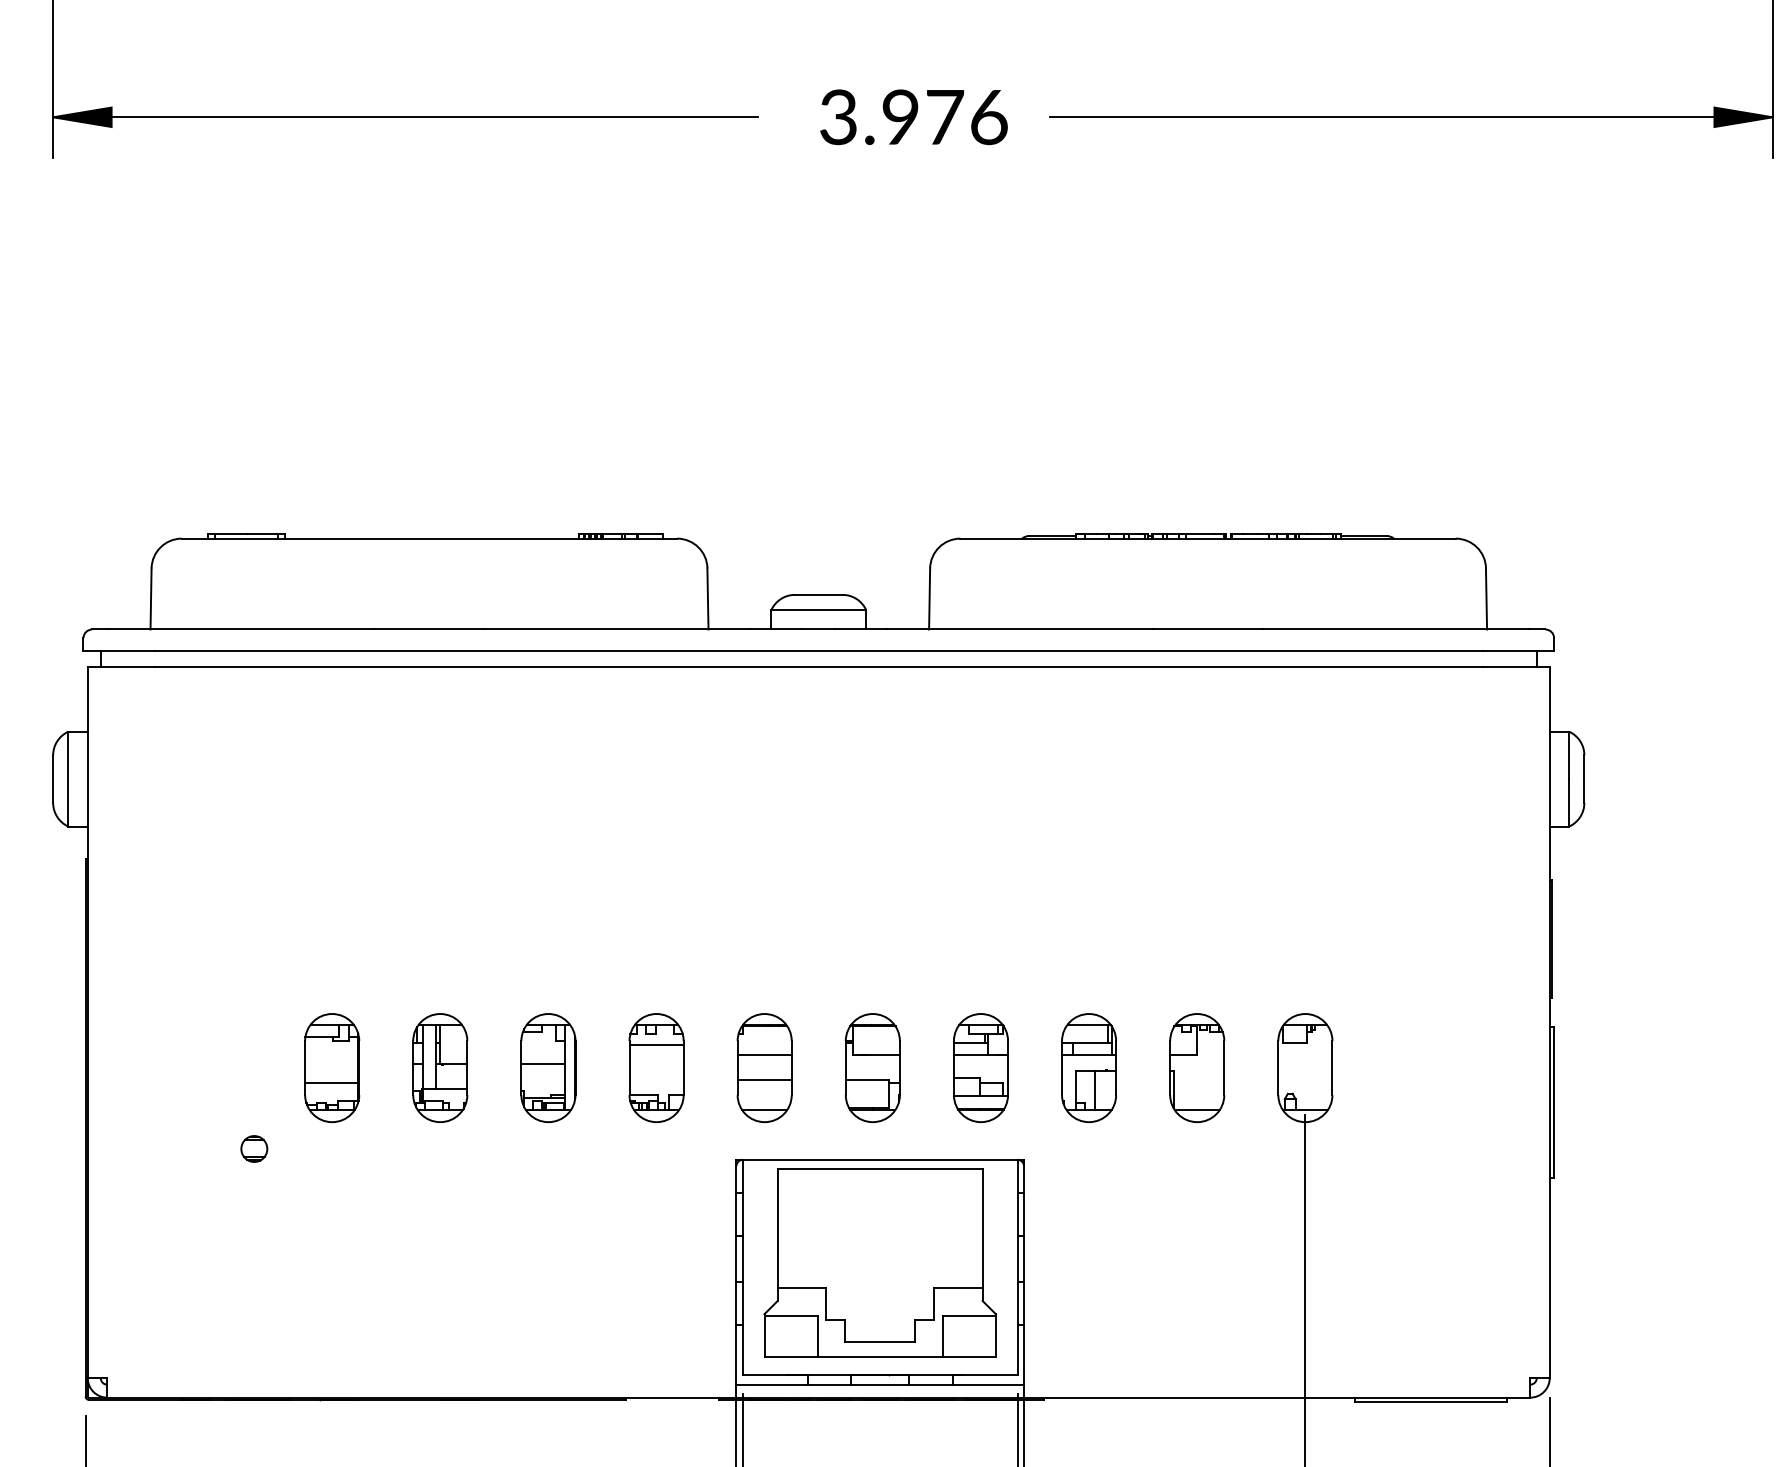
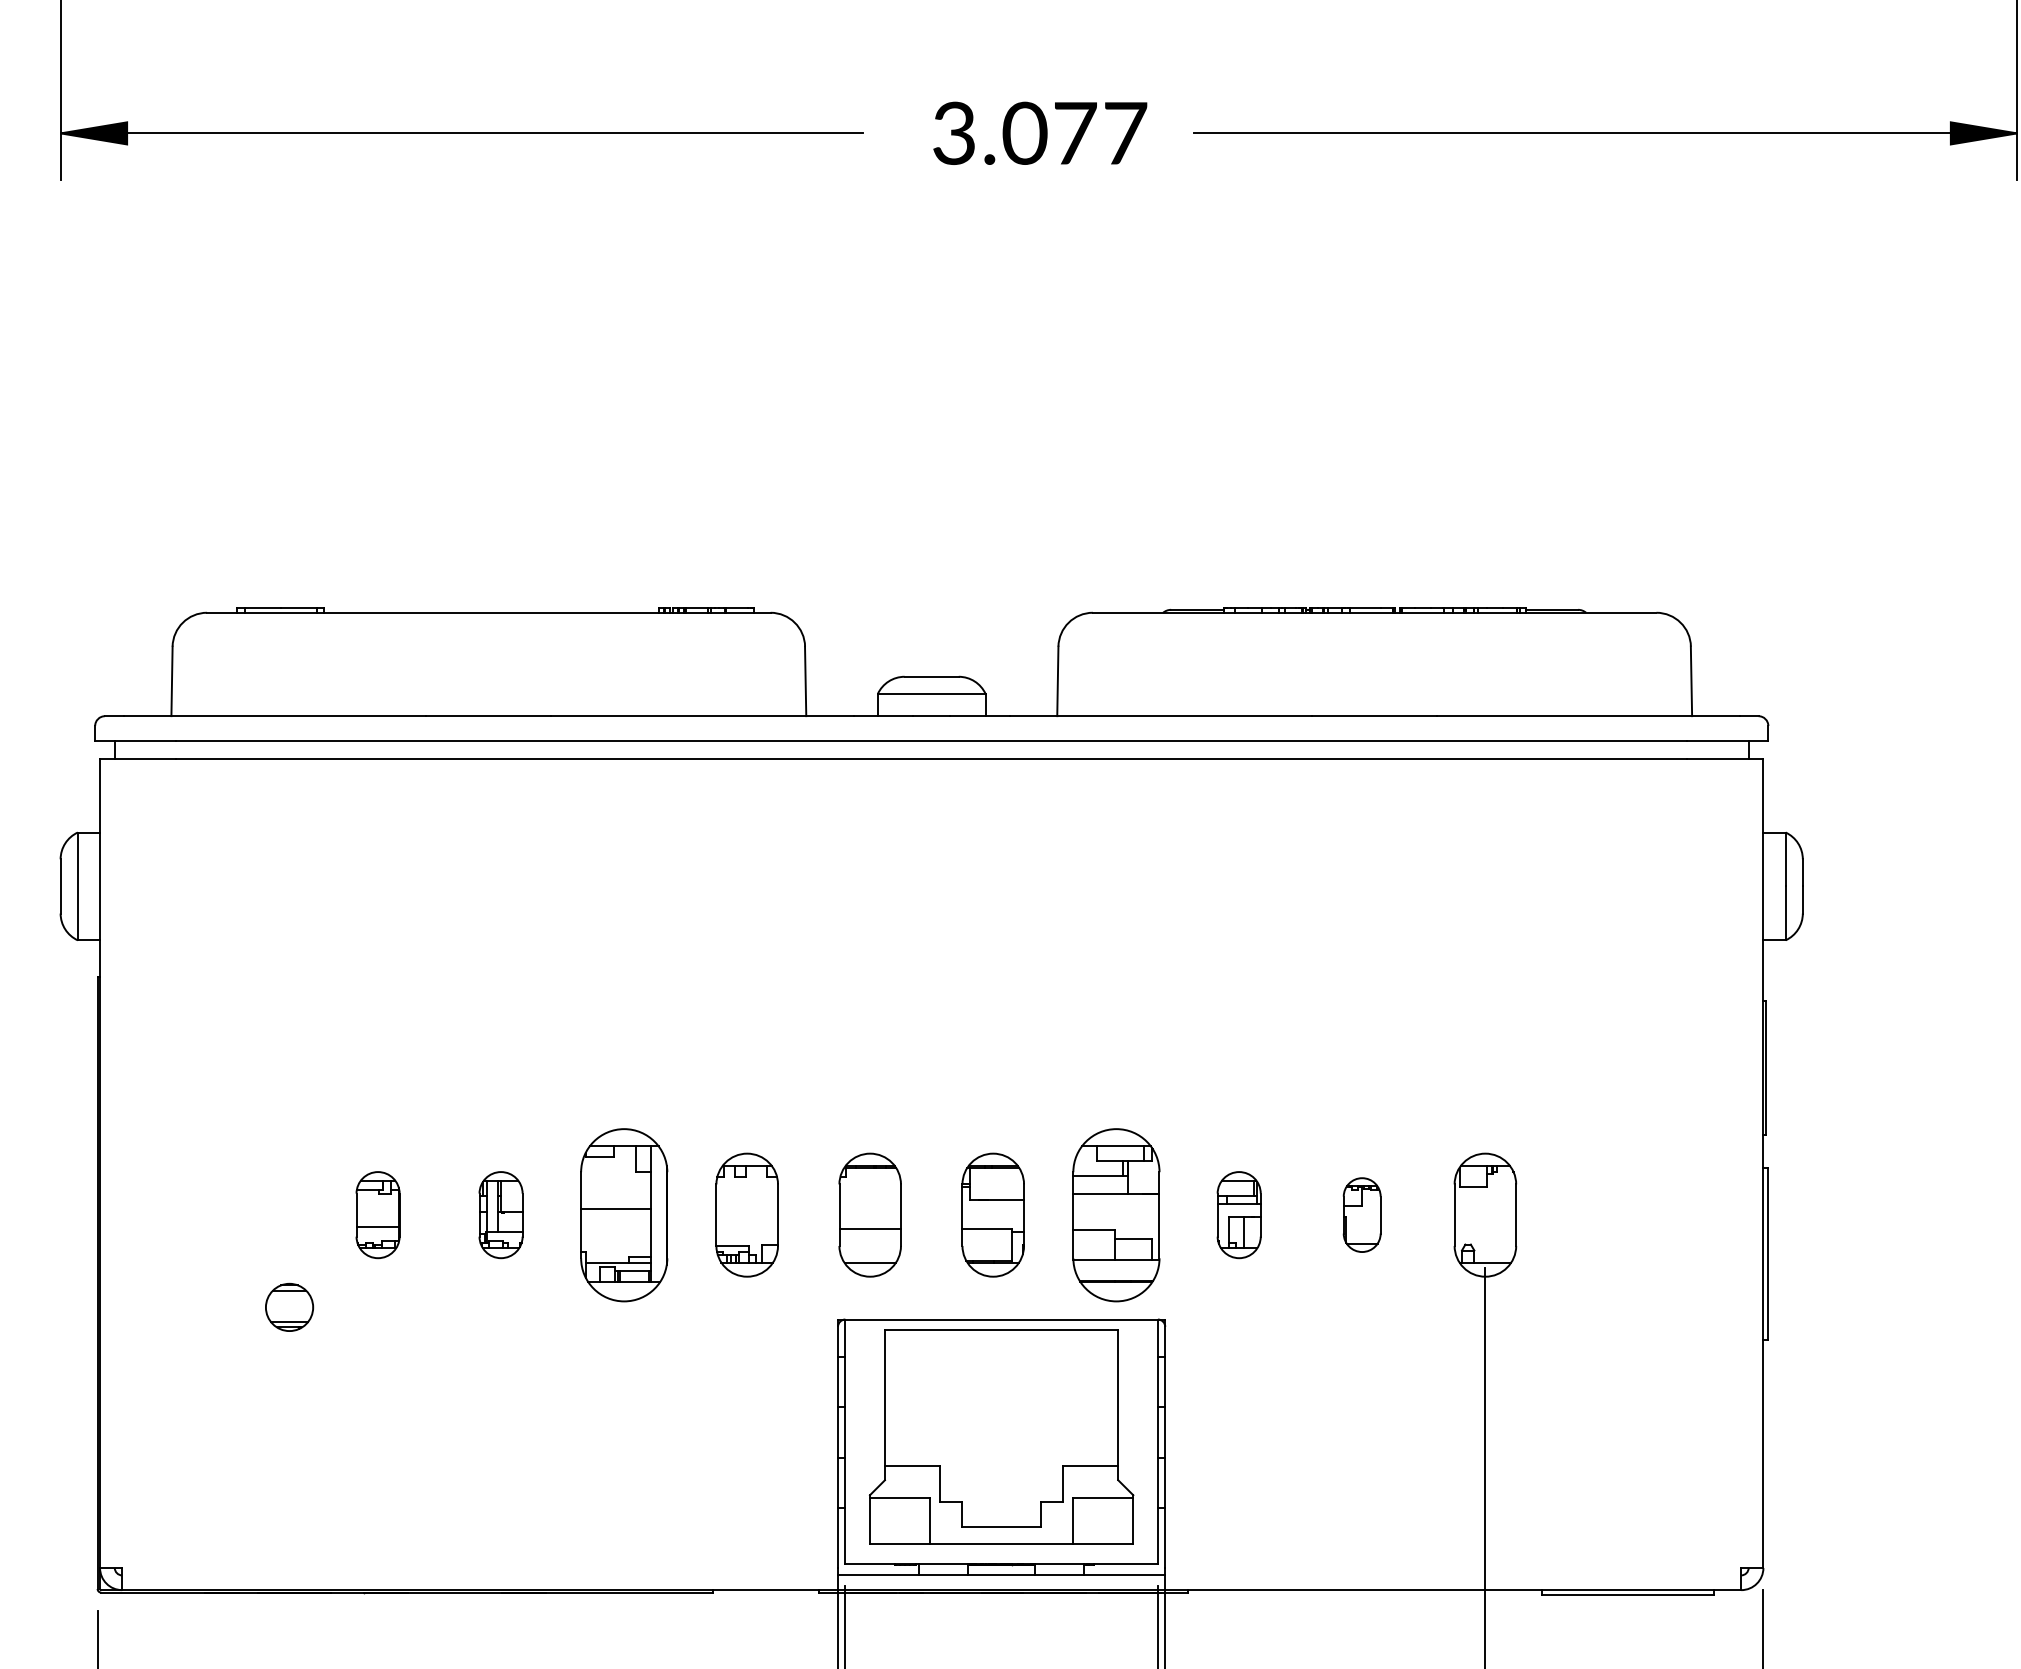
text: (944, 117) -> (1074, 133), 3.976 -> 3.077
line: (655, 1045) -> (746, 1189), removed
line: (764, 1054) -> (869, 1199), removed
part: (331, 1067) -> (377, 1214), size x0.7
part: (439, 1067) -> (500, 1214), size x0.7
part: (547, 1067) -> (623, 1214), size x1.4
part: (980, 1067) -> (1115, 1214), size x1.4
part: (1088, 1067) -> (1238, 1214), size x0.7
part: (1196, 1067) -> (1361, 1214), size x0.6
part: (254, 1148) -> (289, 1306), size x1.6

